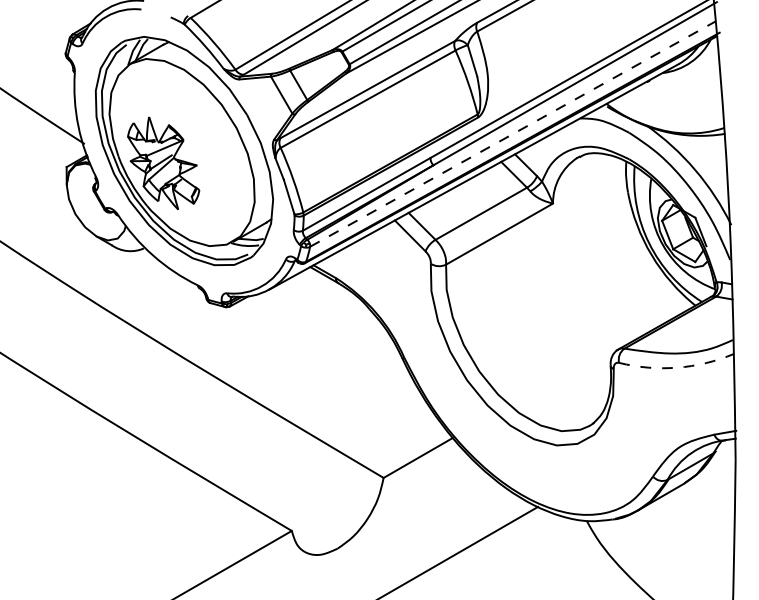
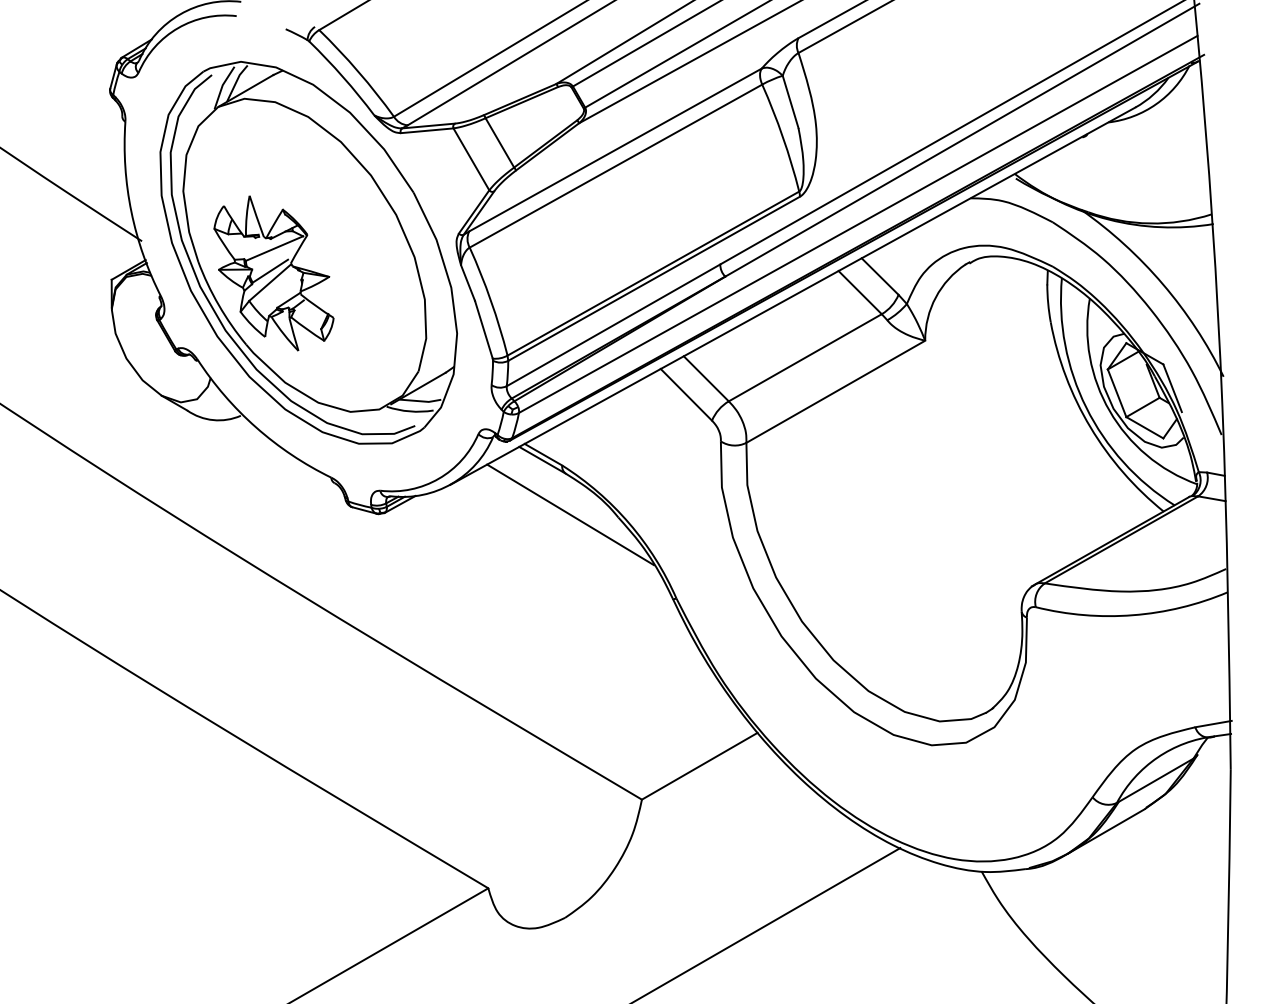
line: (513, 133) -> (859, 223), dashed -> solid
line: (340, 307) -> (569, 514), added
arc: (677, 367) -> (1133, 614), dashed -> solid

